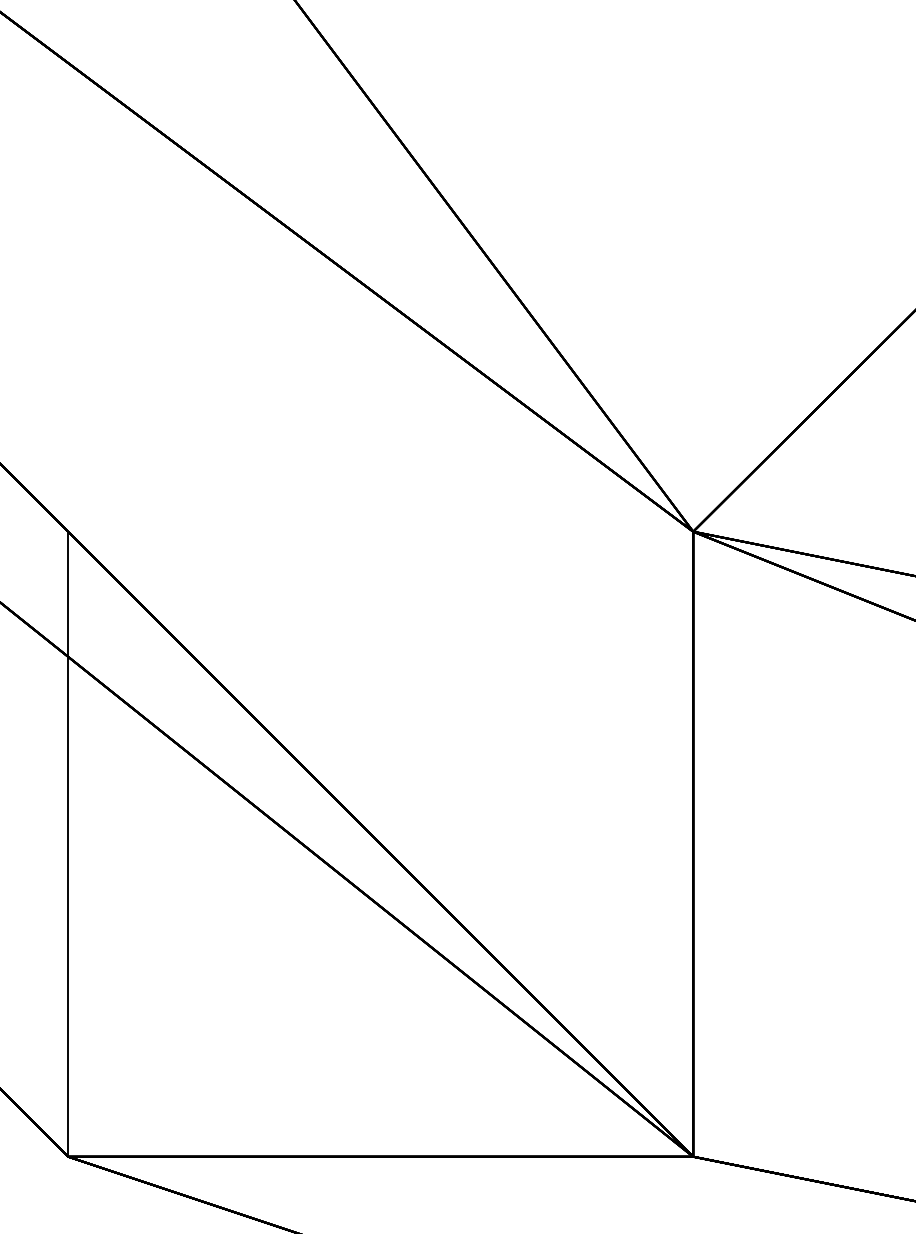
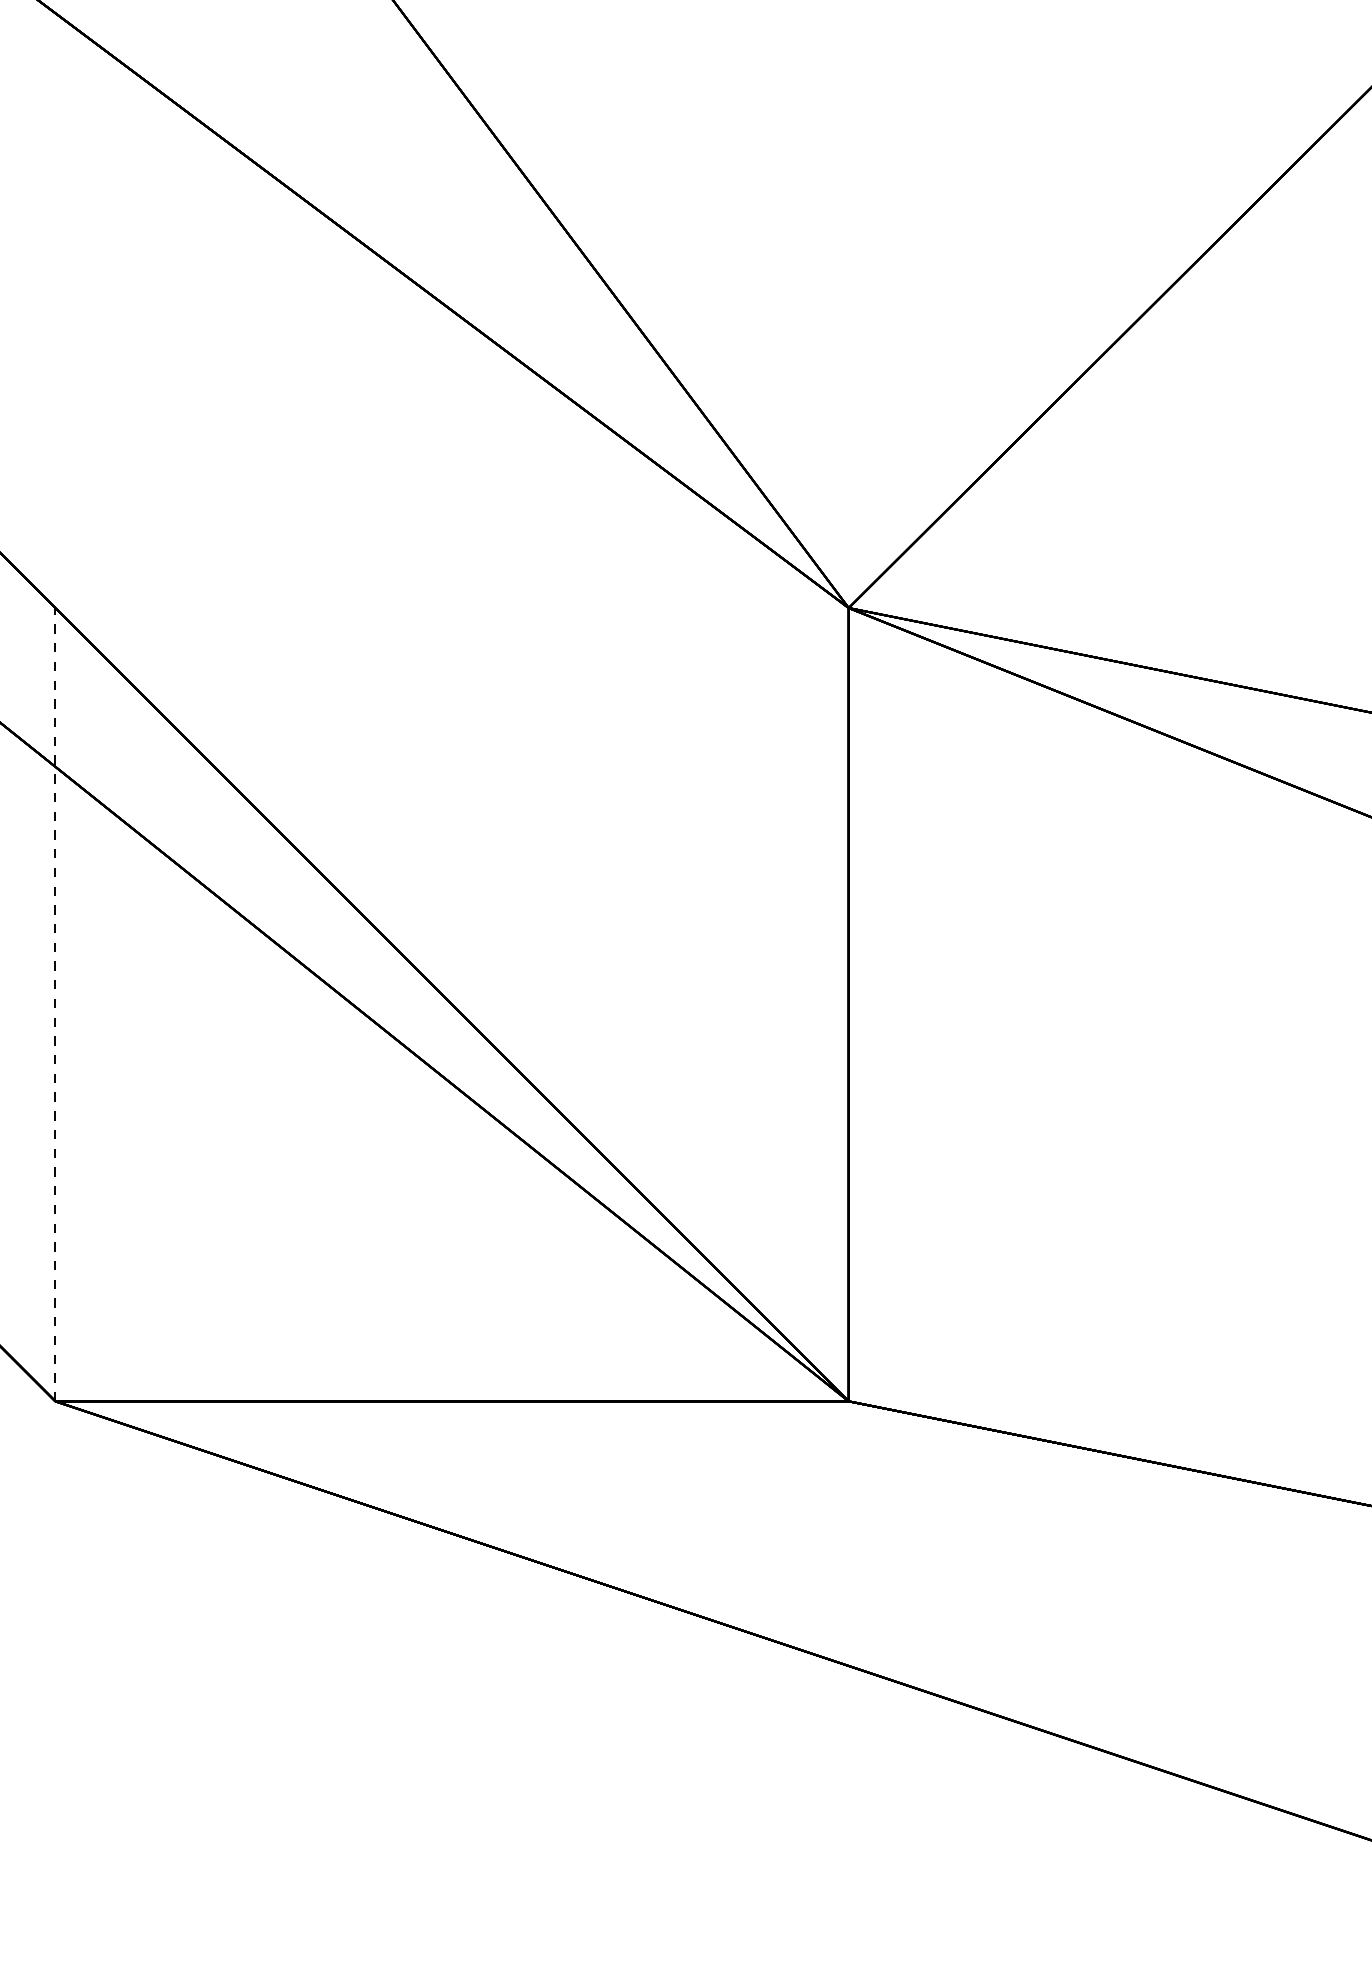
line: (68, 844) -> (55, 1004), solid -> dashed

